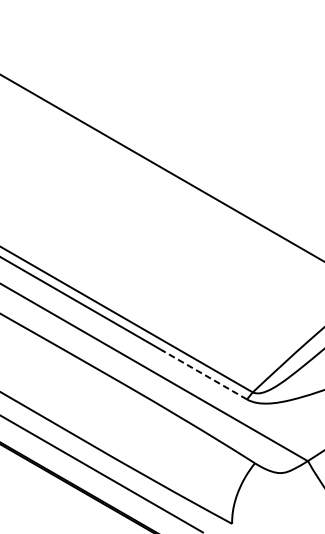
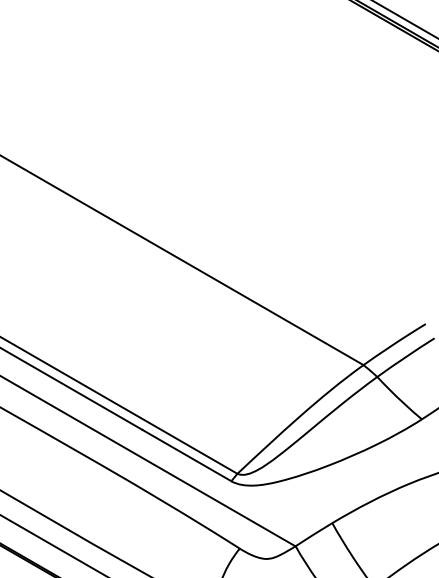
line: (204, 375) -> (186, 455), dashed -> solid

